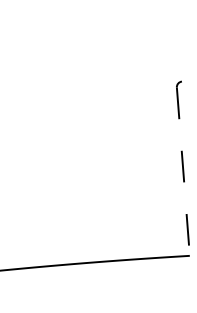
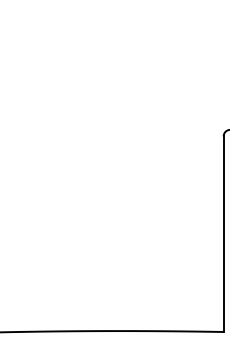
line: (183, 172) -> (223, 234), dashed -> solid

